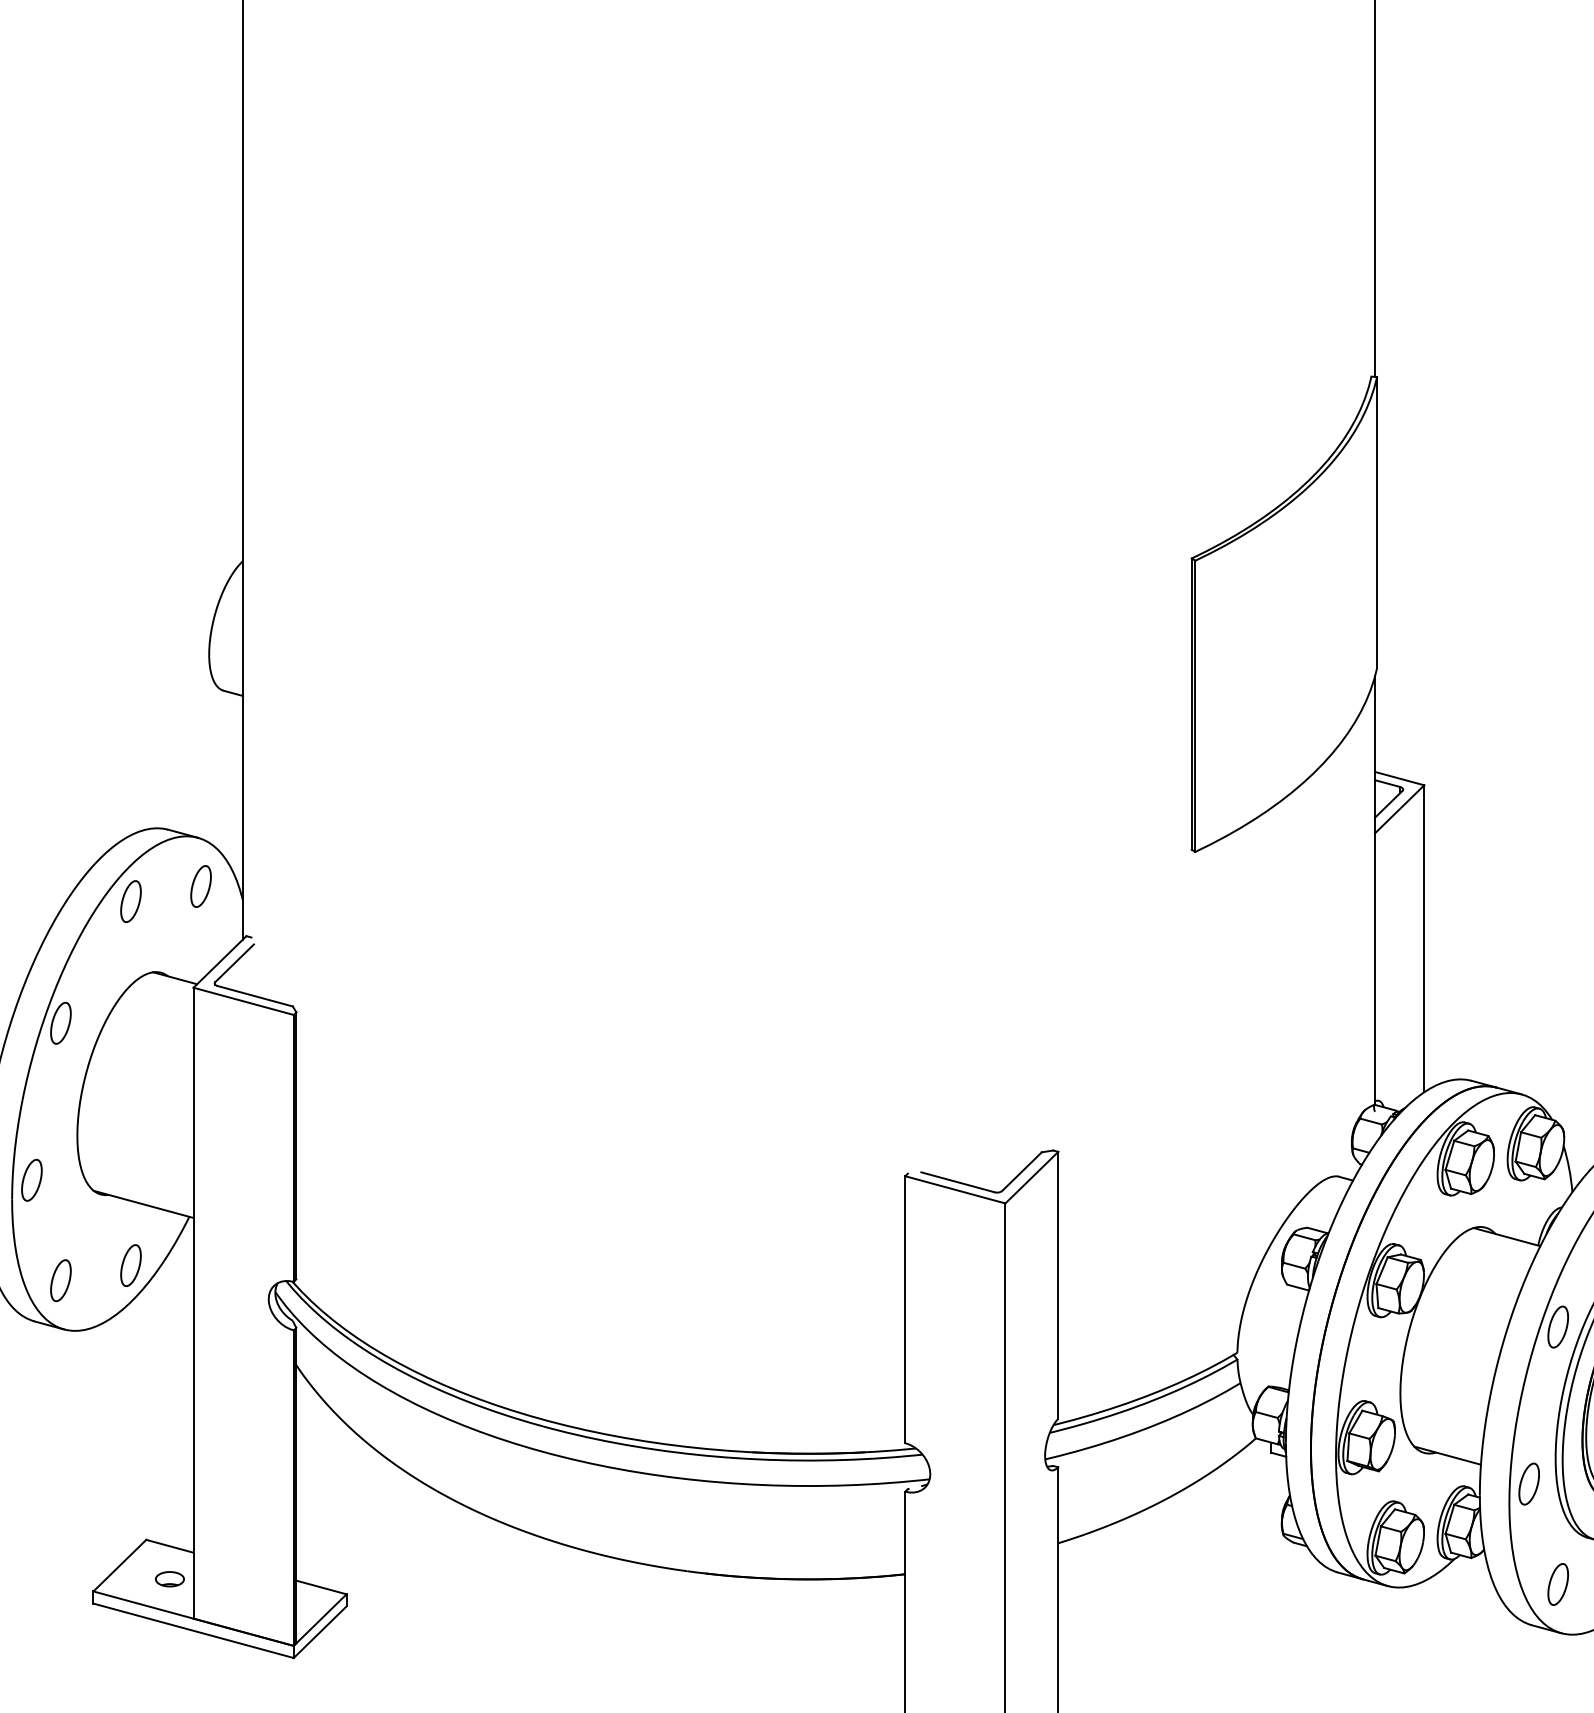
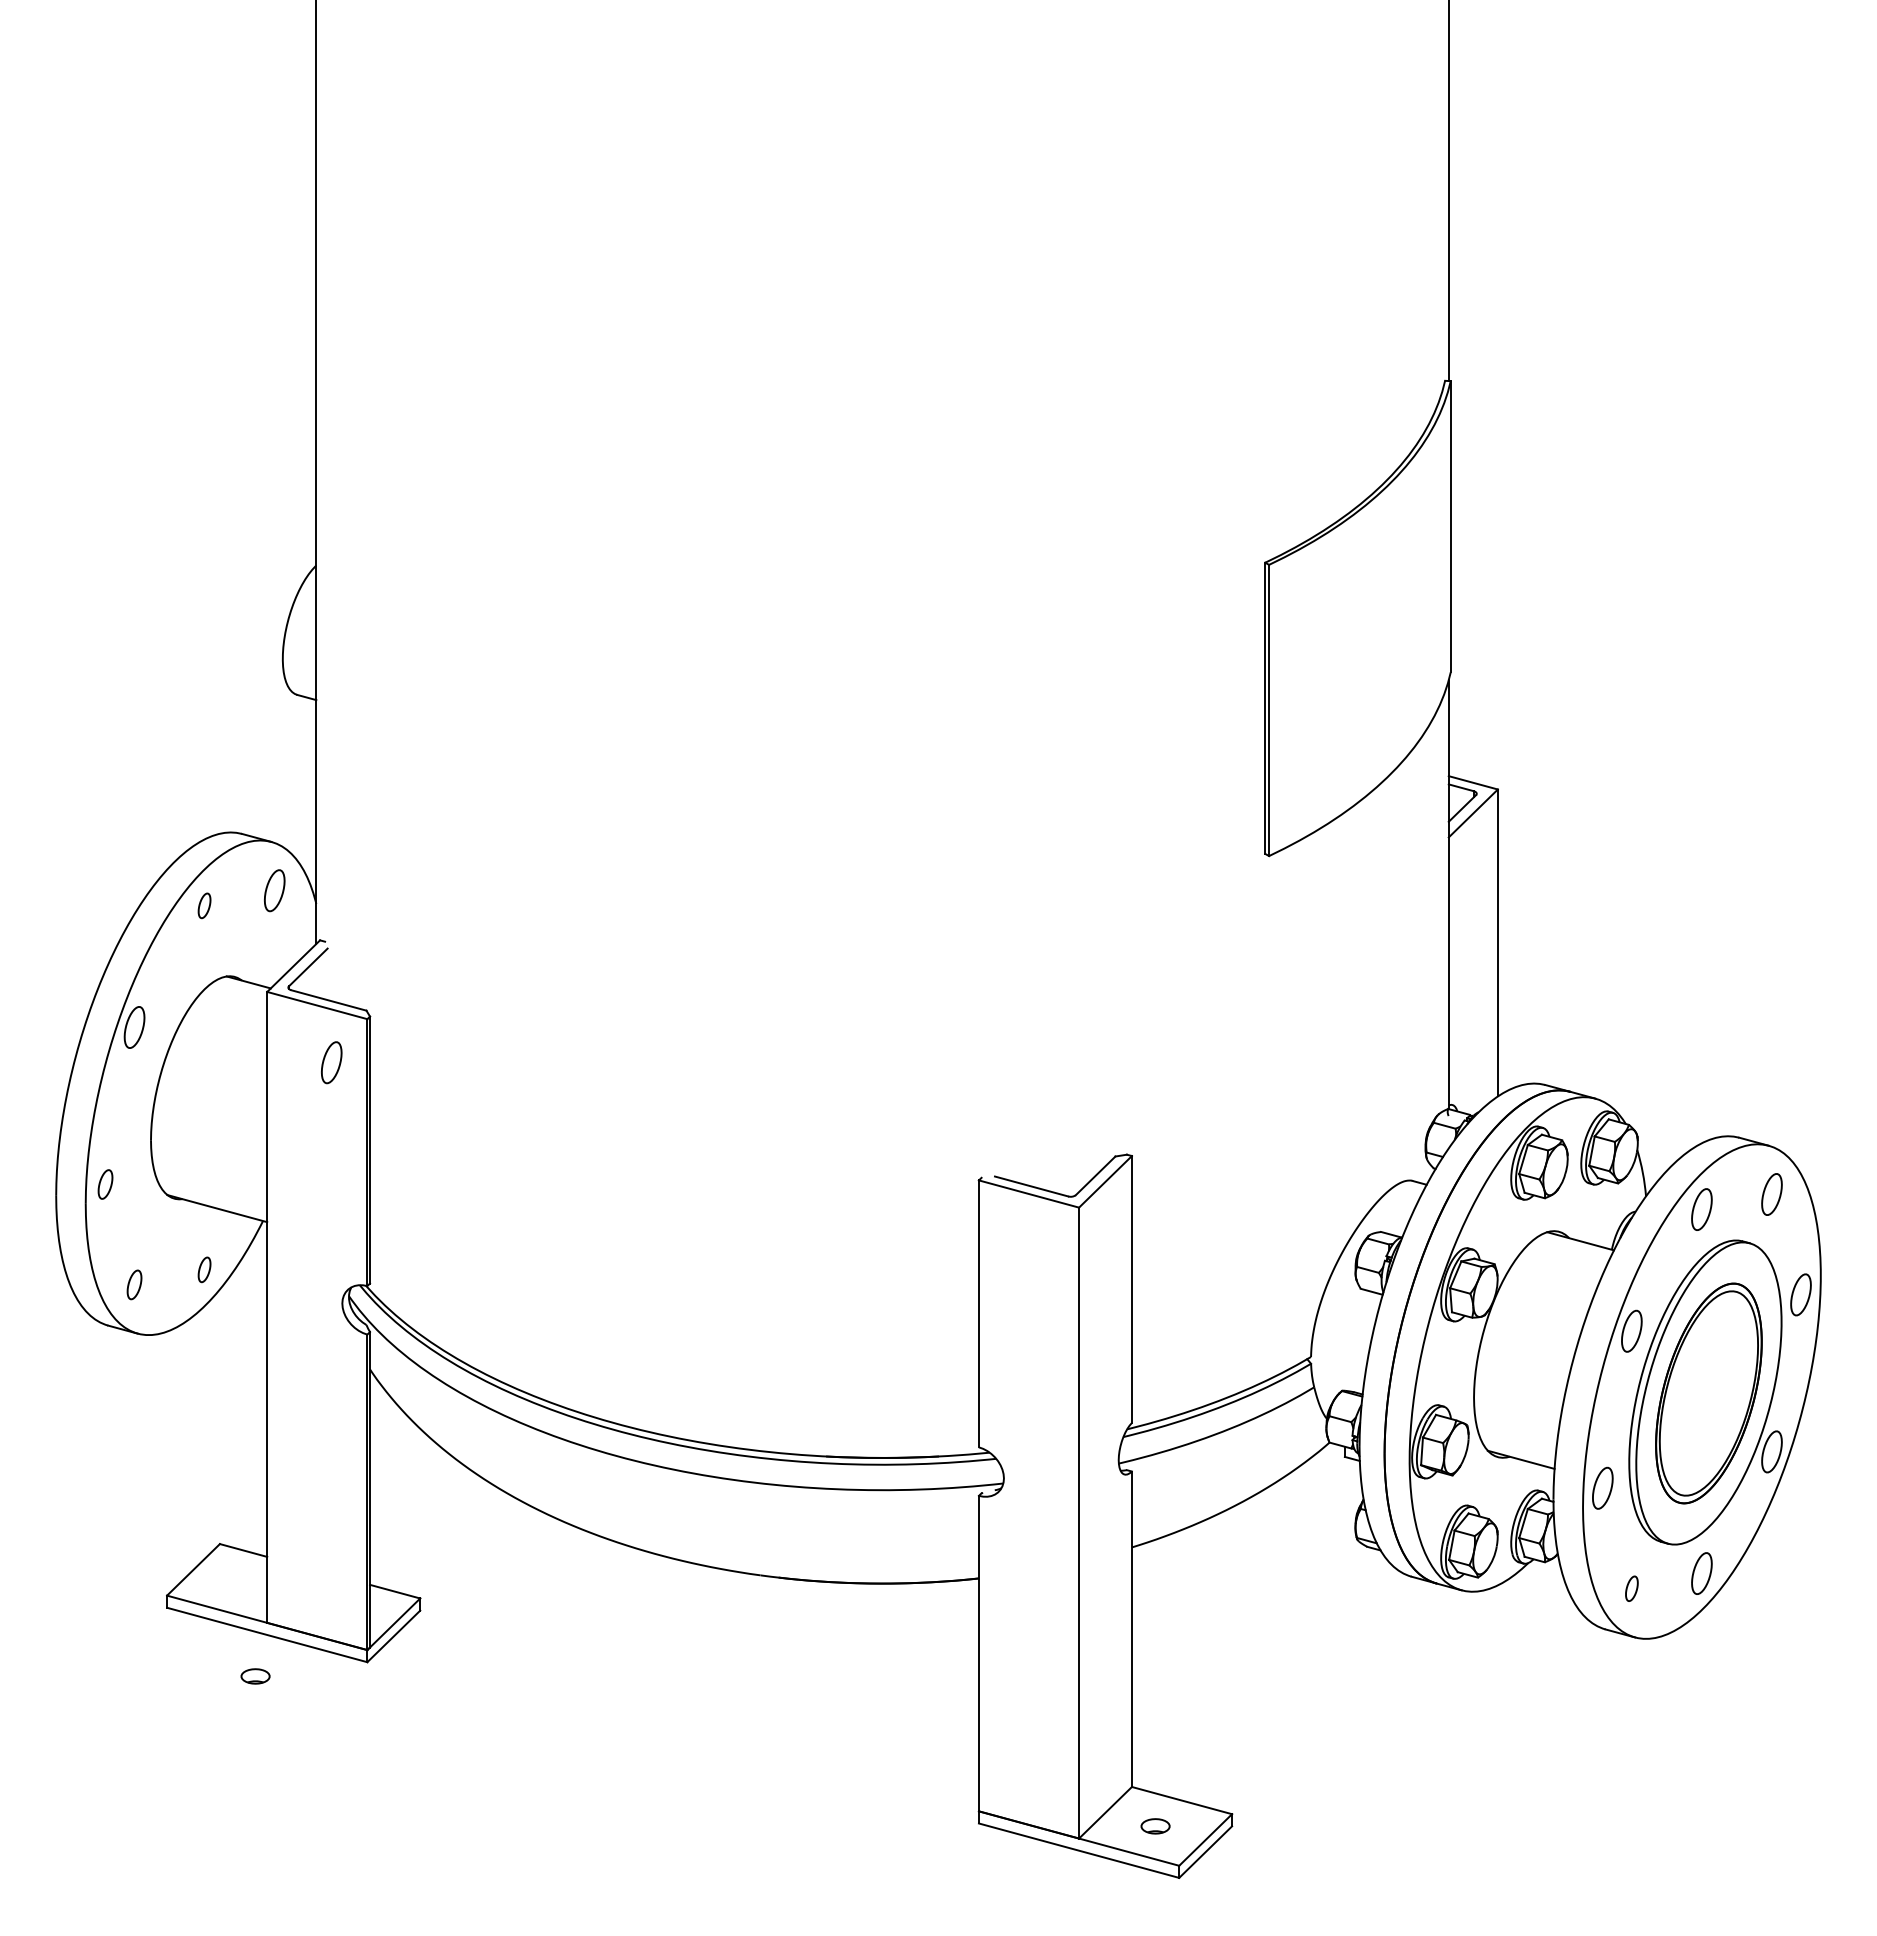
part: (130, 901) -> (204, 905), size x0.6
part: (257, 1058) -> (331, 1062), added
part: (31, 1180) -> (105, 1184), size x0.7
part: (130, 1265) -> (204, 1269), size x0.6
part: (60, 1280) -> (134, 1284), size x0.7
part: (169, 1579) -> (255, 1676), moved
part: (1557, 1584) -> (1631, 1588), size x0.6

